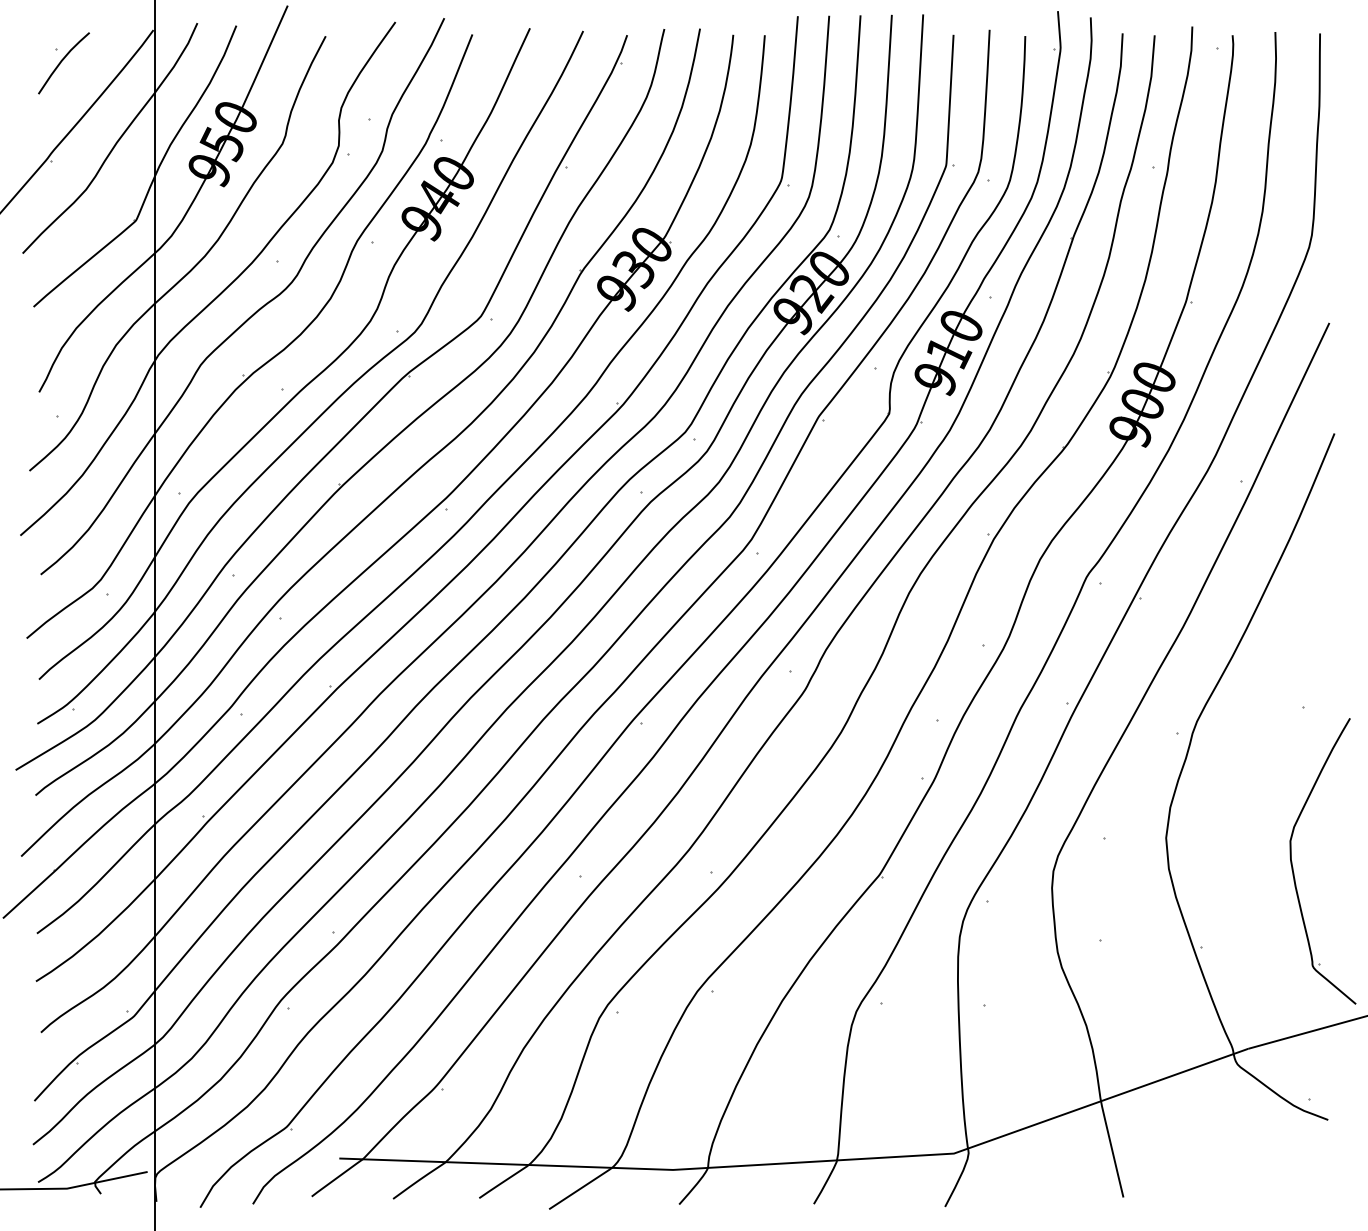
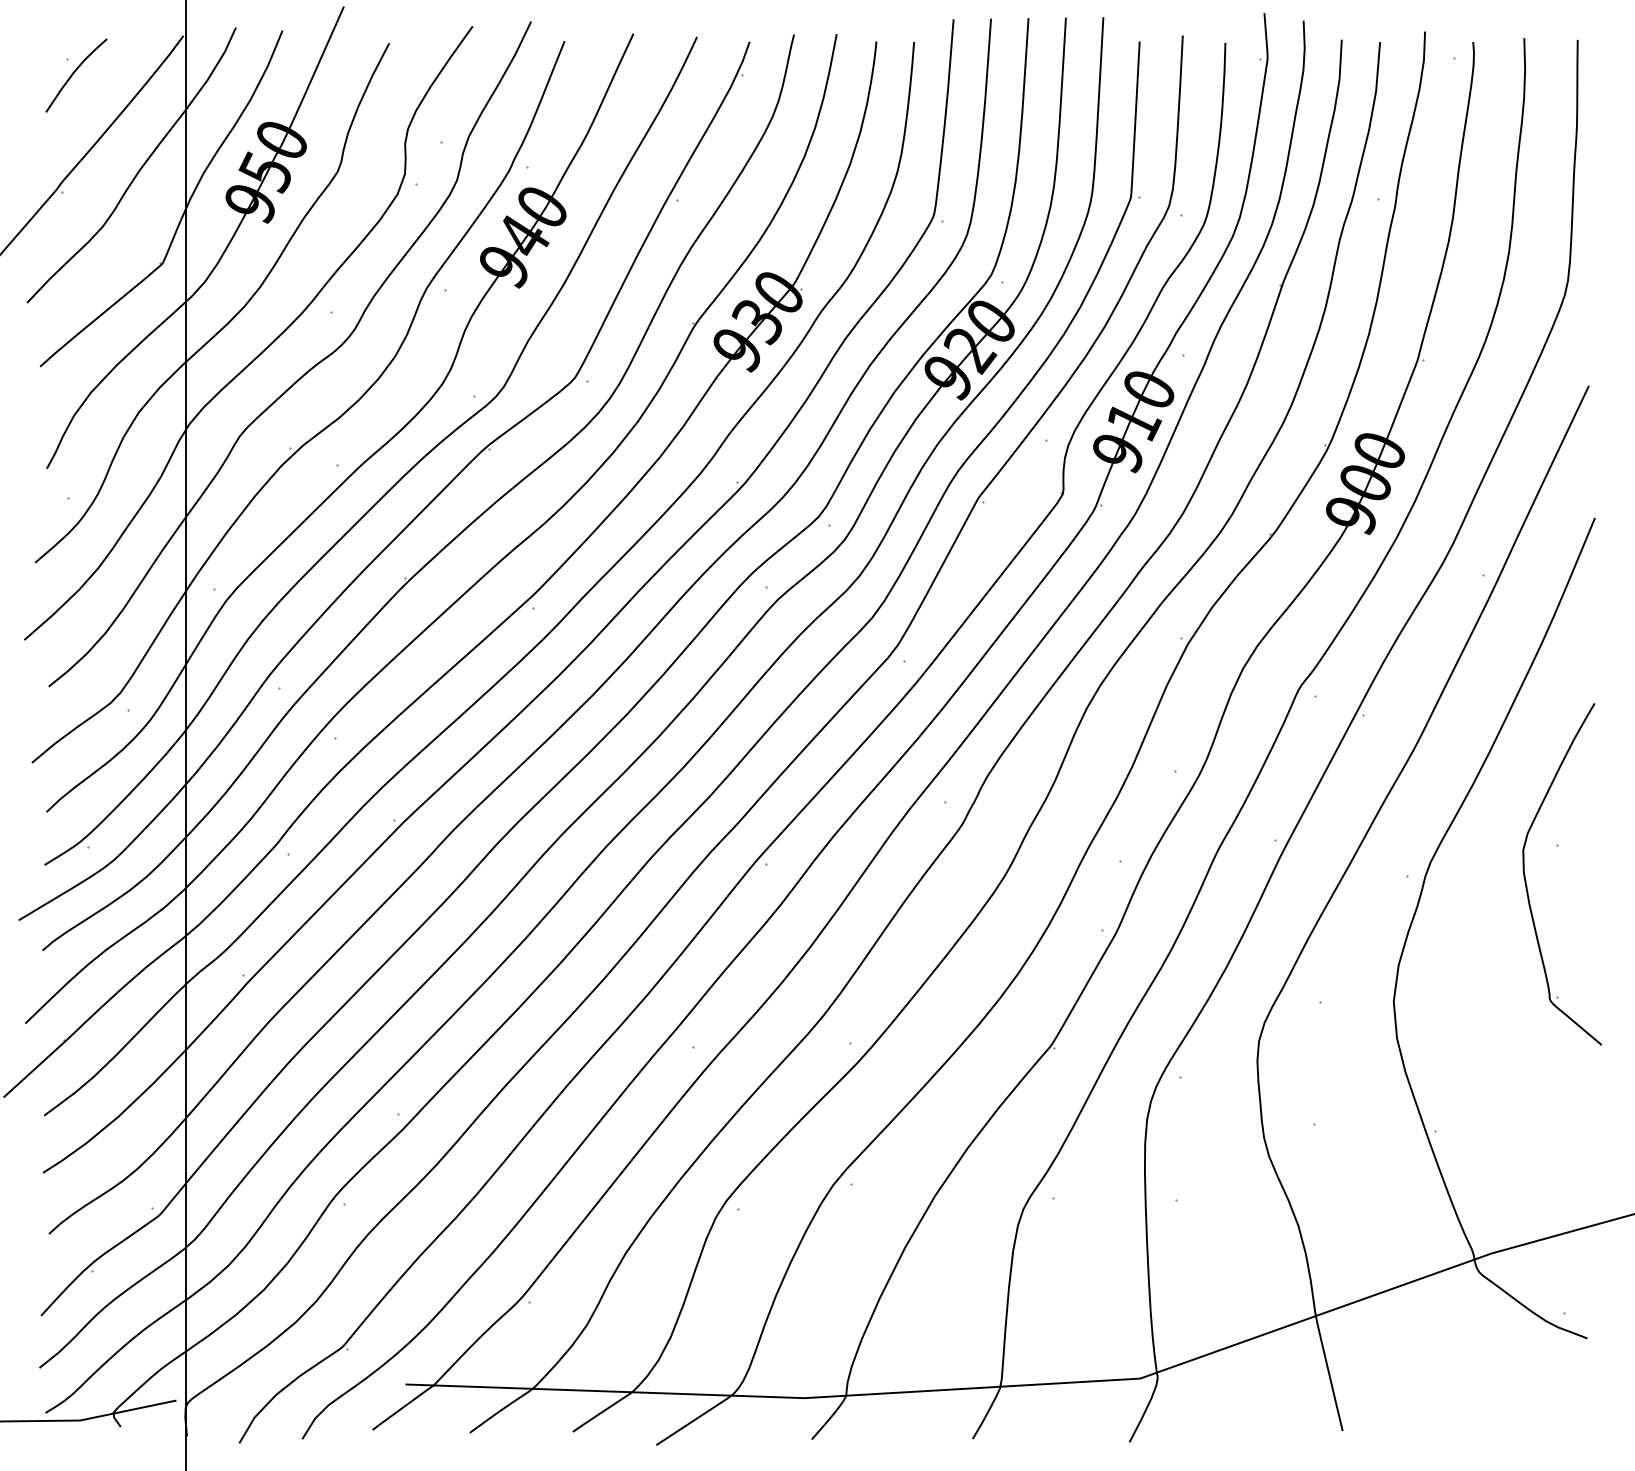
part: (1293, 866) -> (1526, 880), moved

